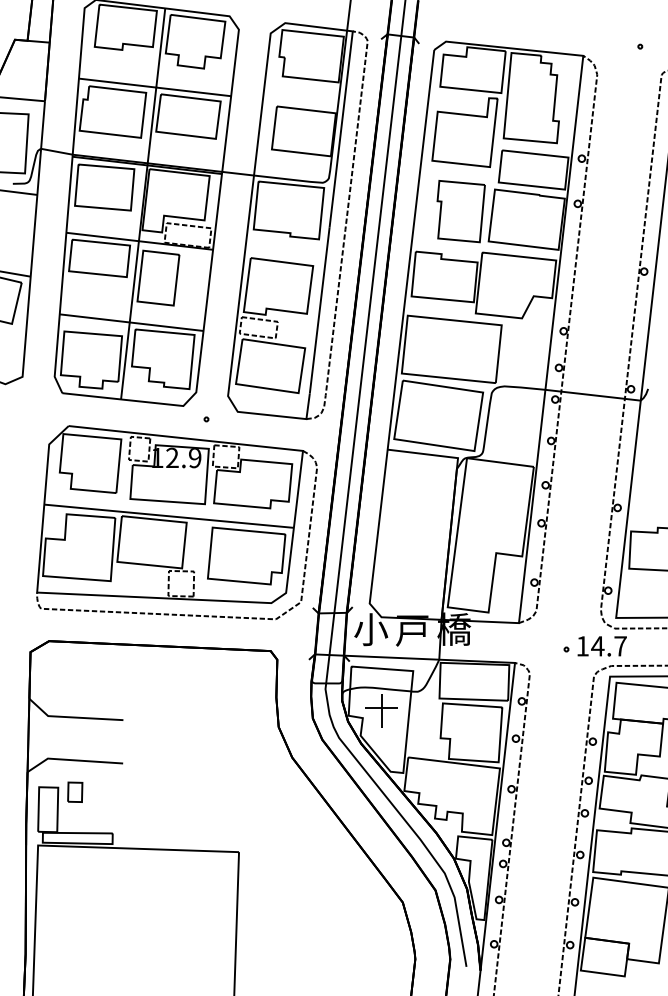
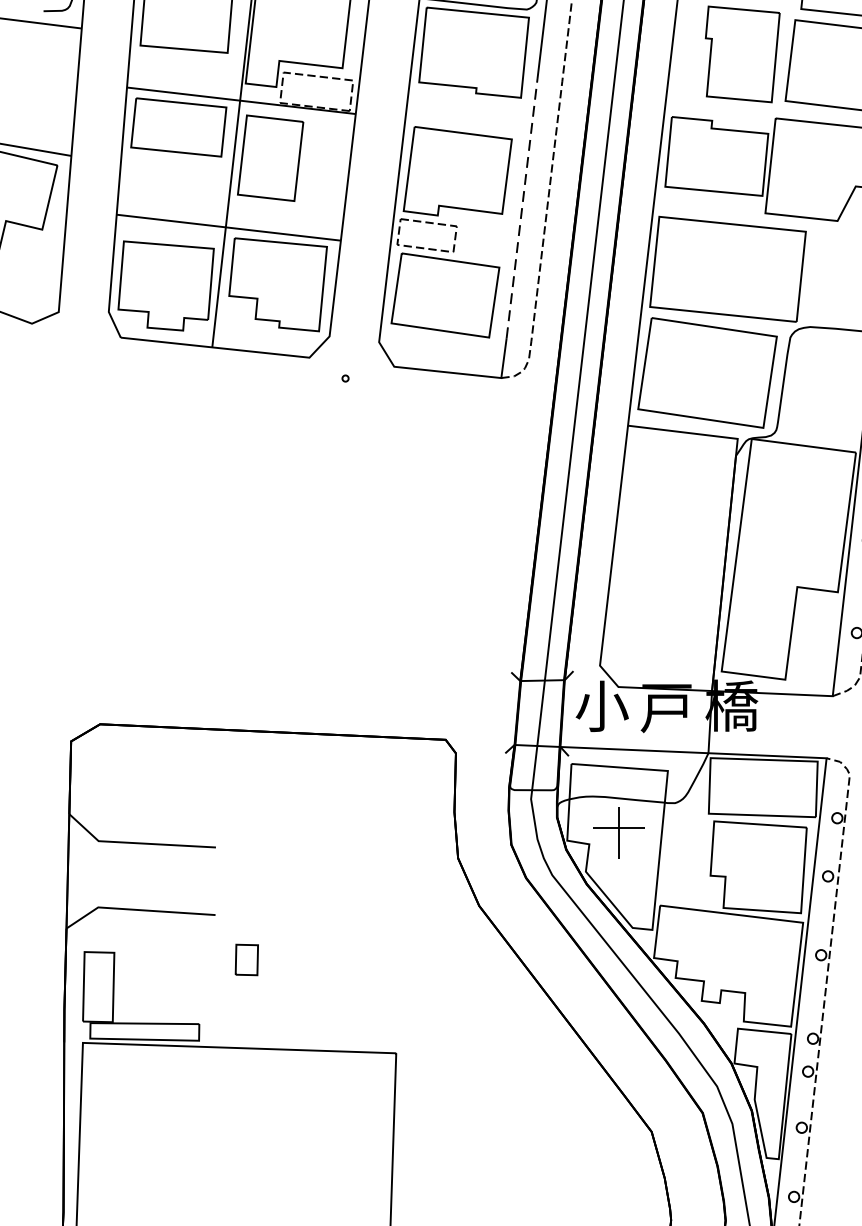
line: (319, 310) -> (521, 208), solid -> dashed
part: (176, 522) -> (298, 539), removed
part: (75, 791) -> (247, 958), moved

